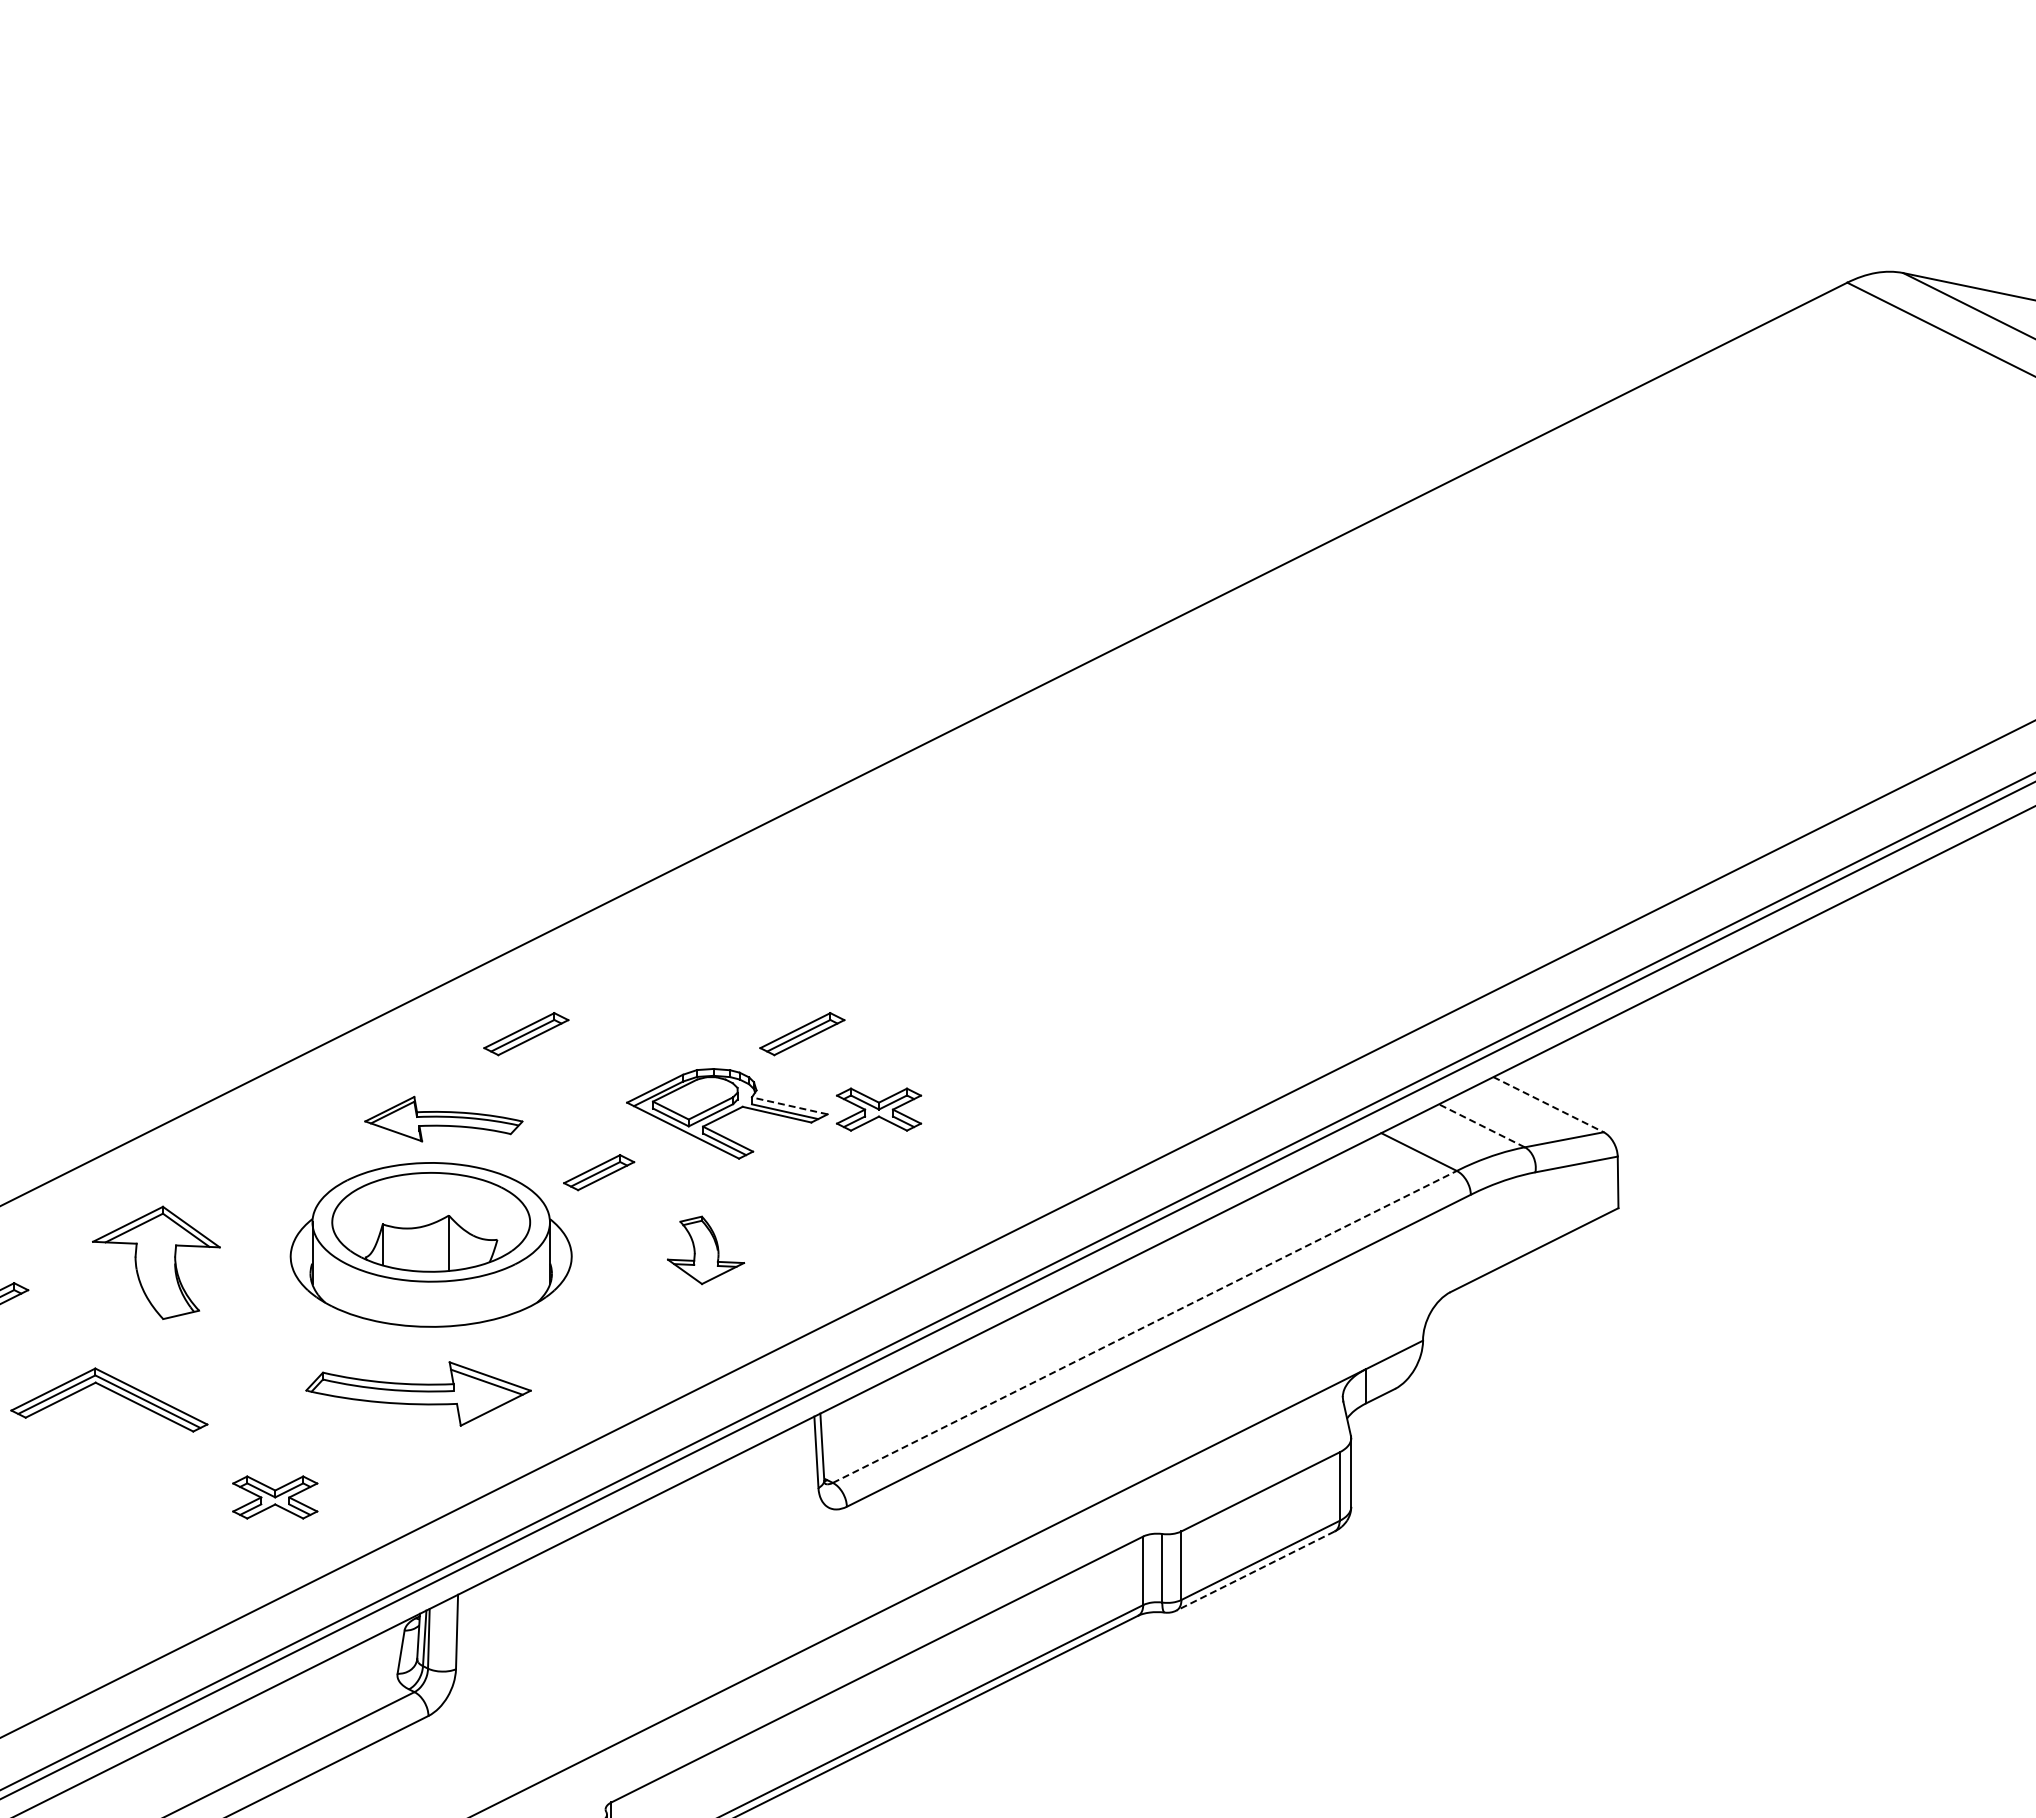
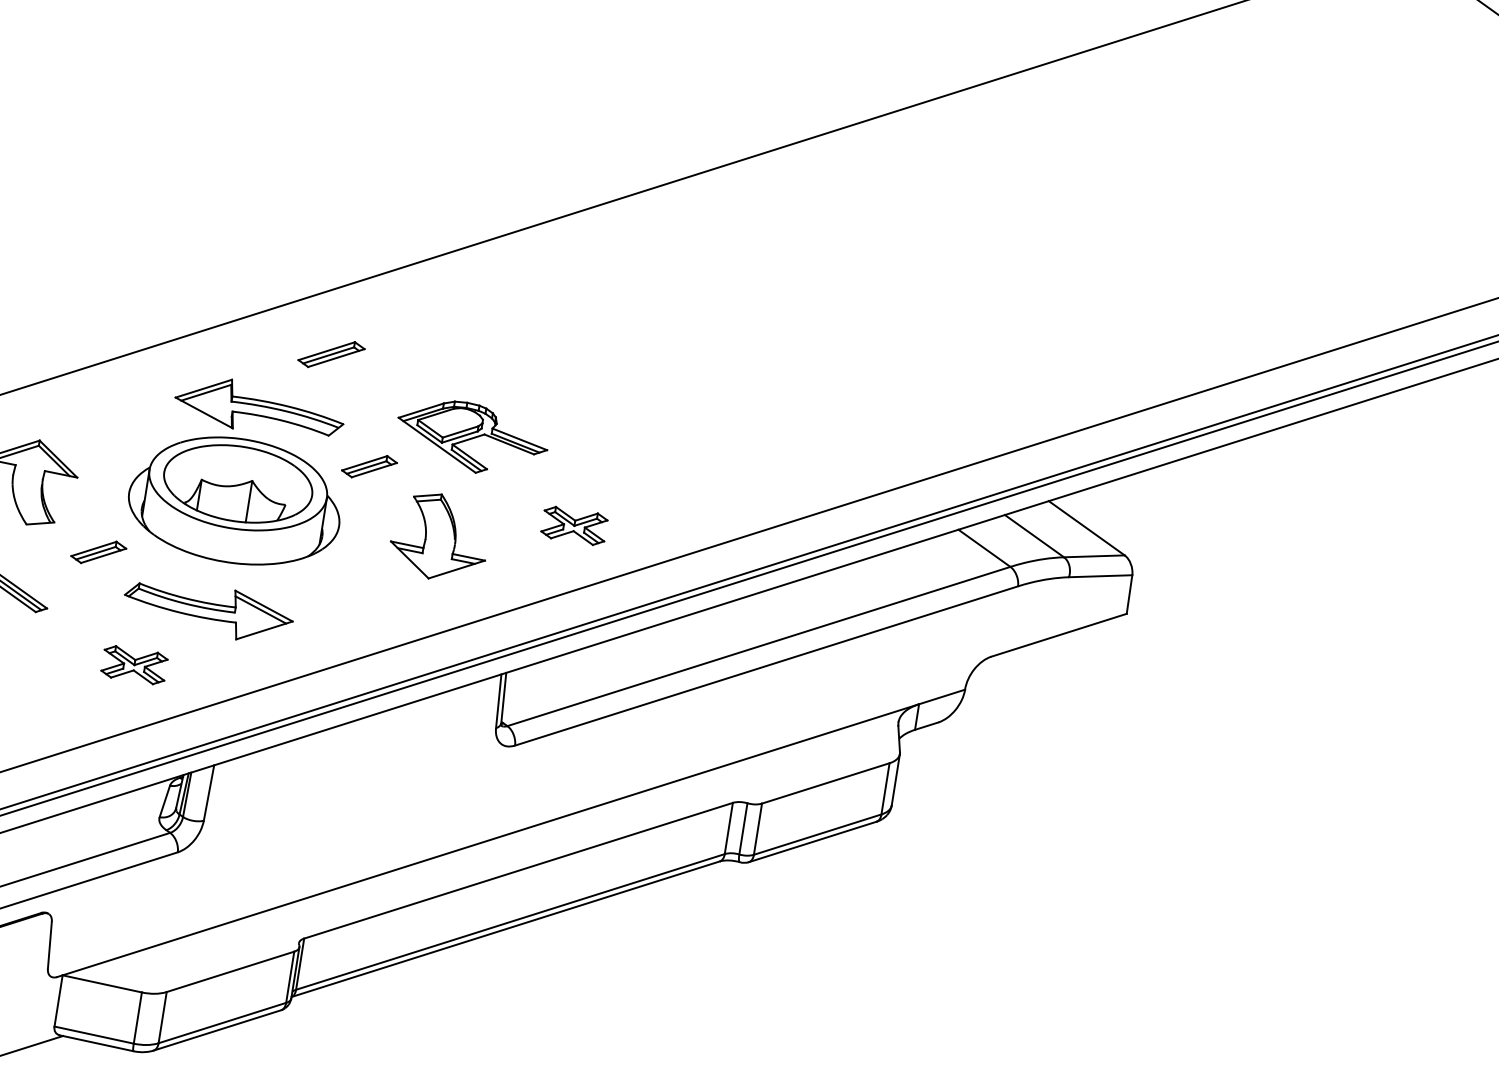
part: (802, 1034) -> (537, 387), removed
line: (1548, 1104) -> (1086, 528), dashed -> solid
line: (789, 1105) -> (519, 439), dashed -> solid
part: (879, 1109) -> (574, 525), moved
part: (443, 1118) -> (259, 407), size x1.43
line: (1481, 1125) -> (1034, 535), dashed -> solid
part: (705, 1250) -> (439, 537), size x1.67
line: (1144, 1326) -> (758, 646), dashed -> solid
part: (263, 1340) -> (98, 552), added
part: (275, 1497) -> (134, 665), moved
line: (1254, 1571) -> (811, 842), dashed -> solid

